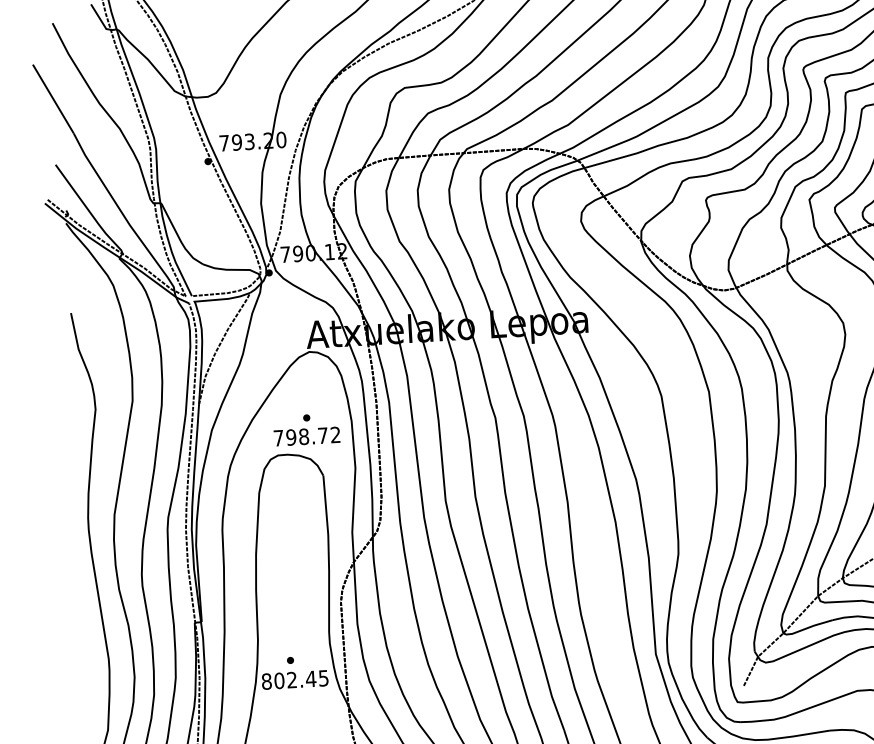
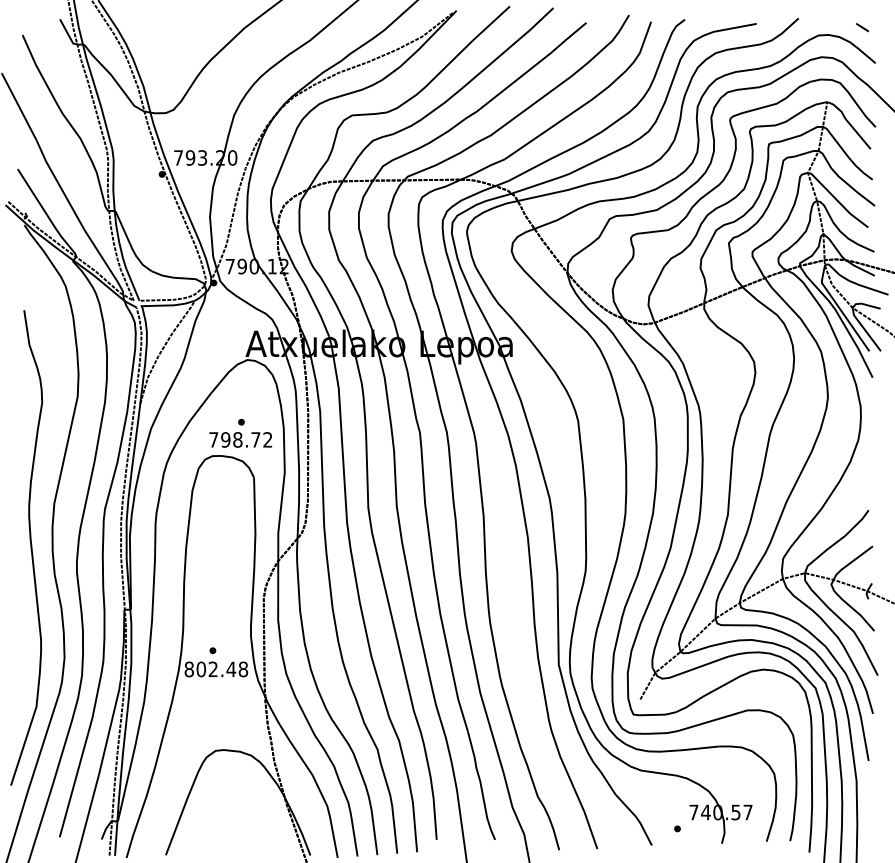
text: (323, 678) -> (243, 669), 802.45 -> 802.48

